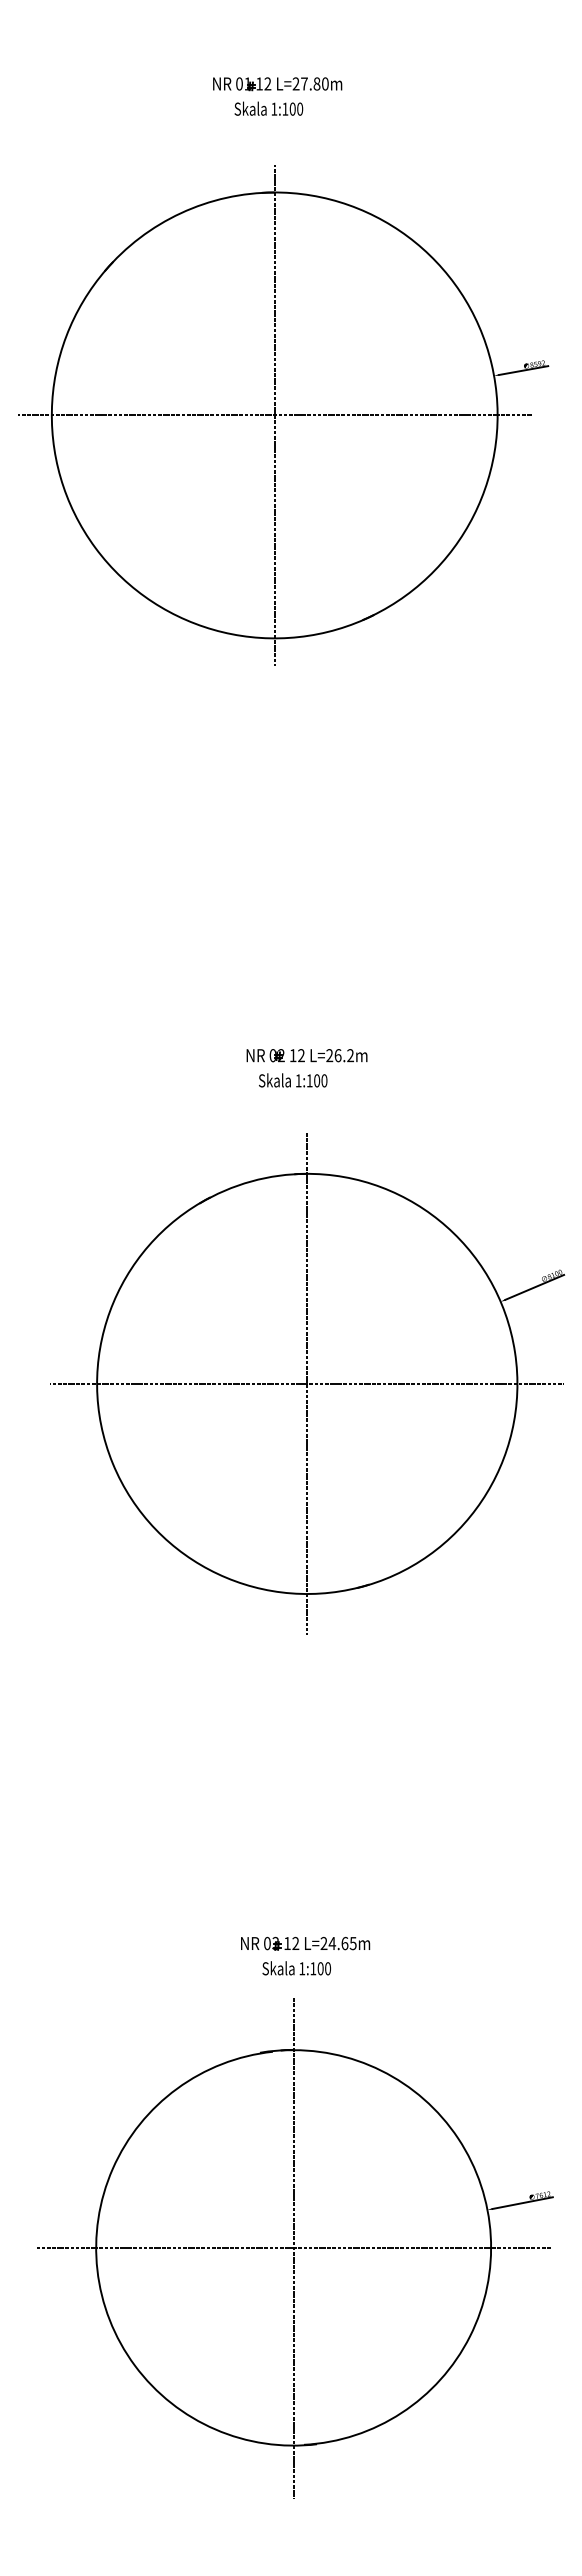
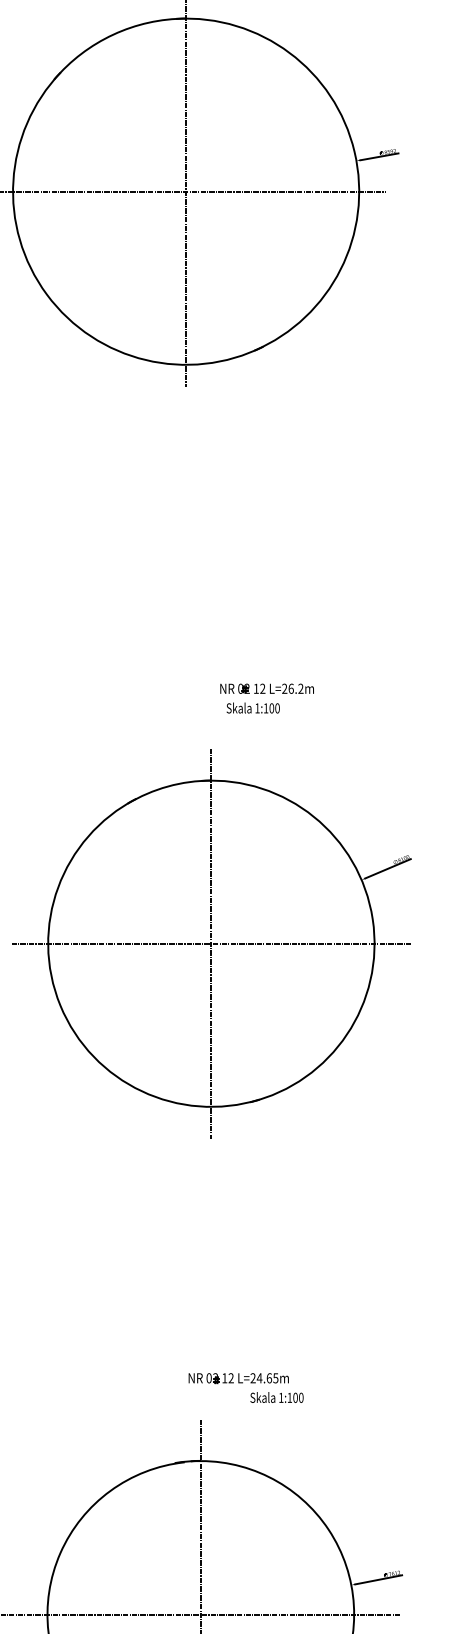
part: (306, 1055) -> (266, 688), moved
text: (293, 1080) -> (253, 708), moved
part: (305, 1943) -> (238, 1378), moved
text: (296, 1968) -> (276, 1397), moved

